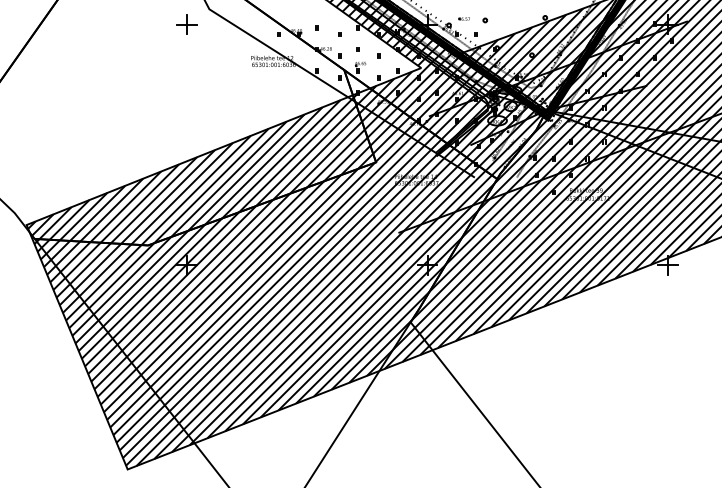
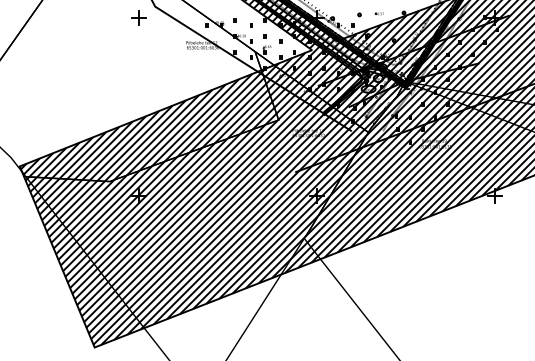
part: (463, 18) -> (378, 13), moved

